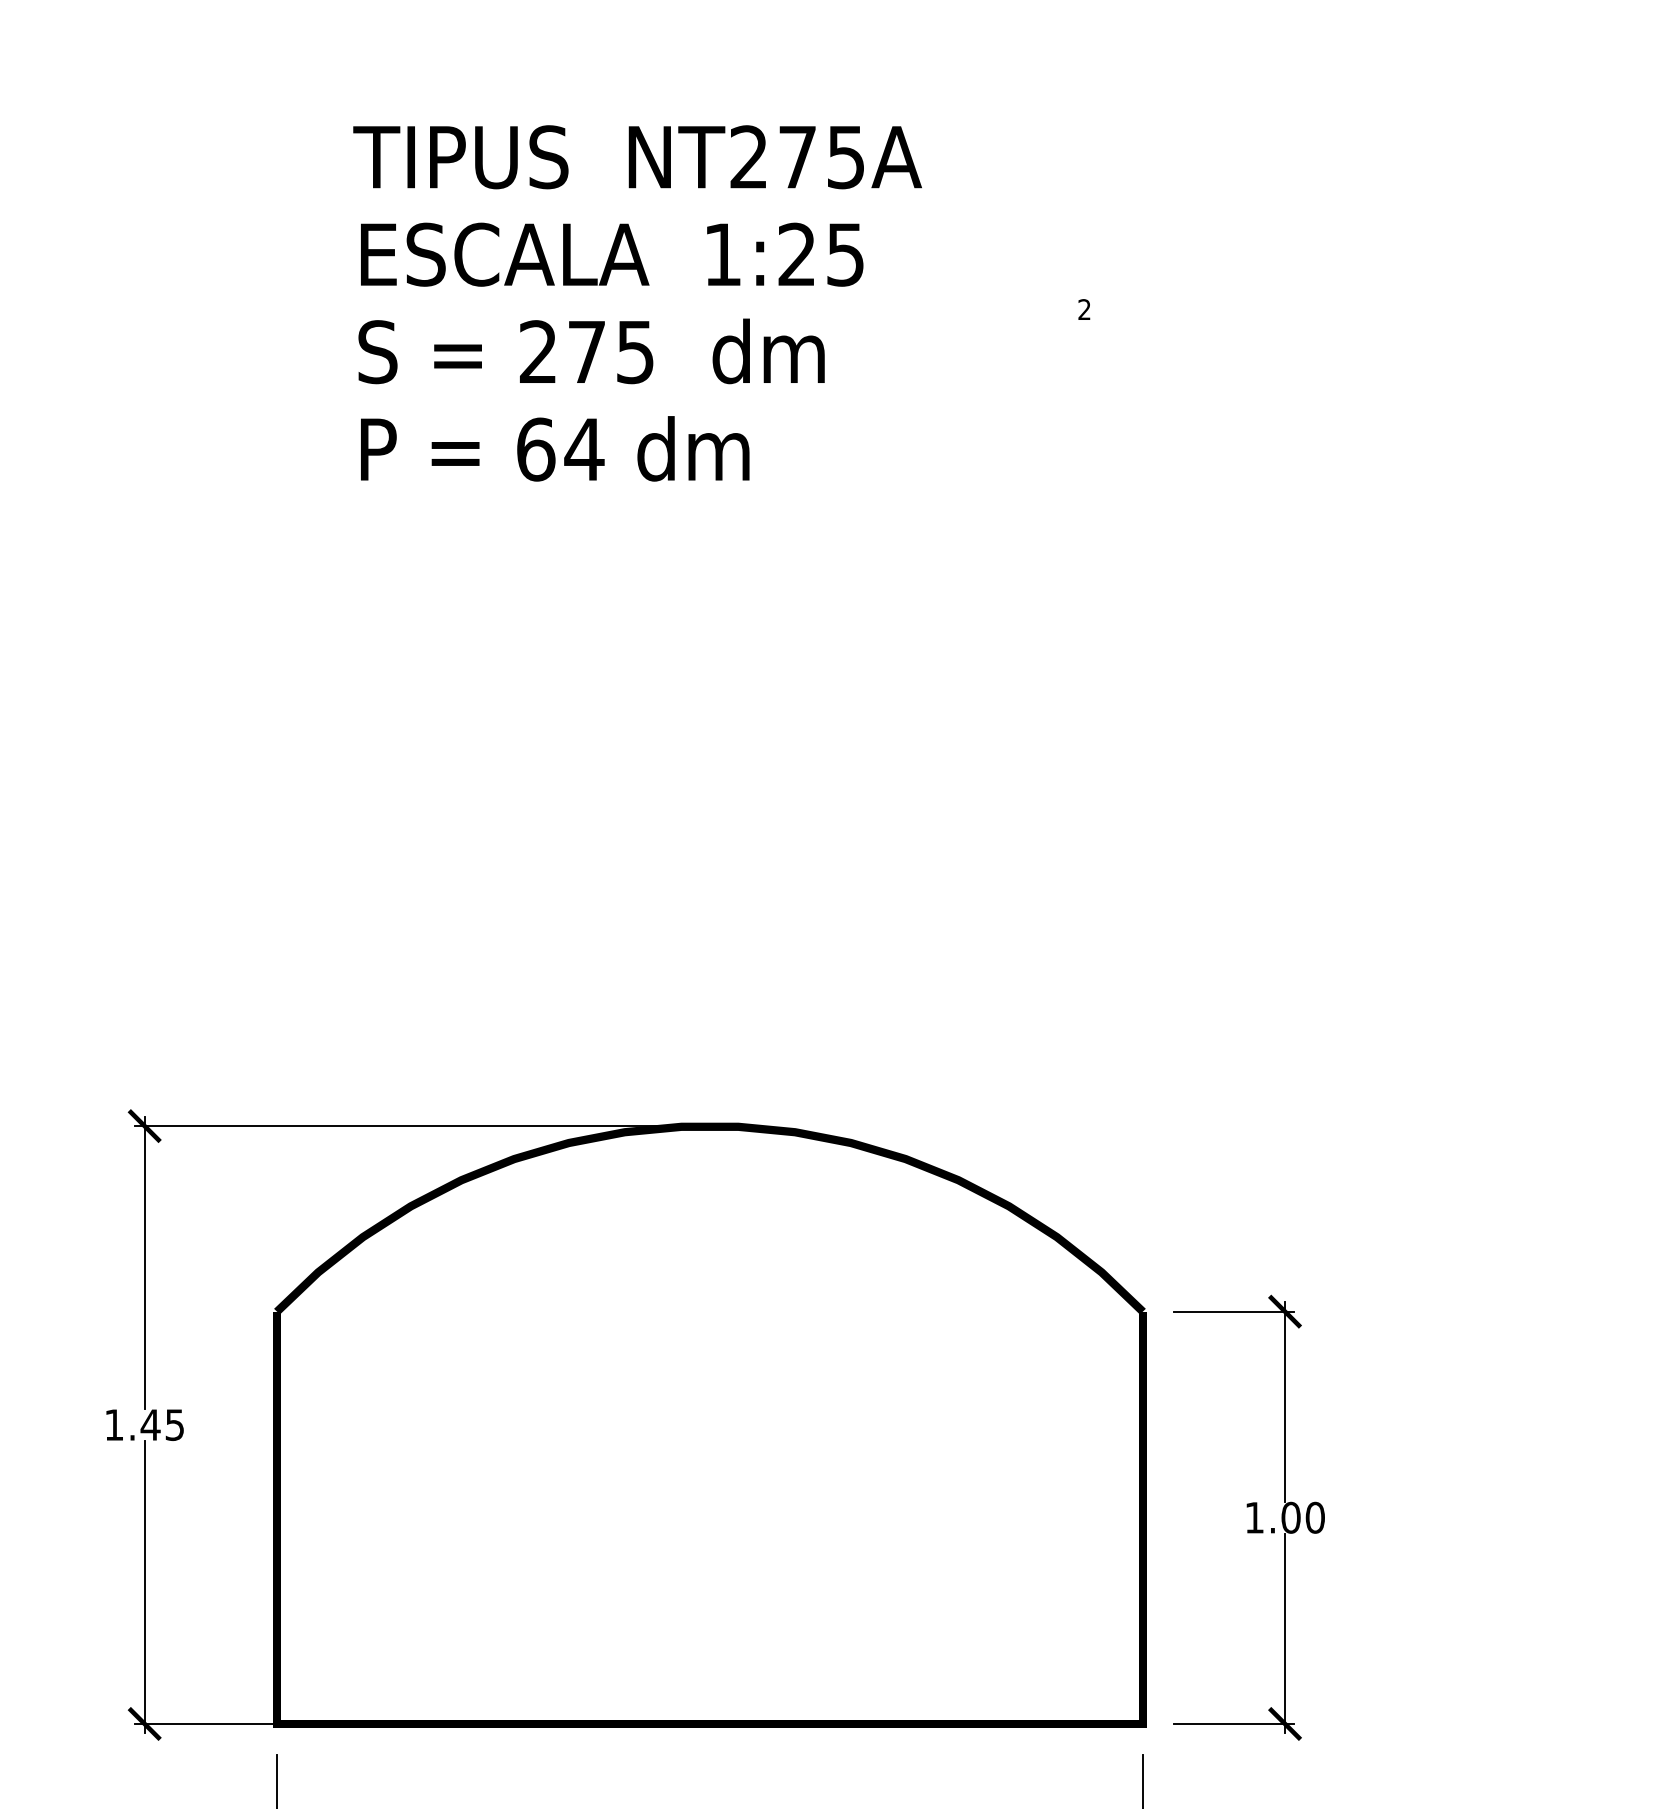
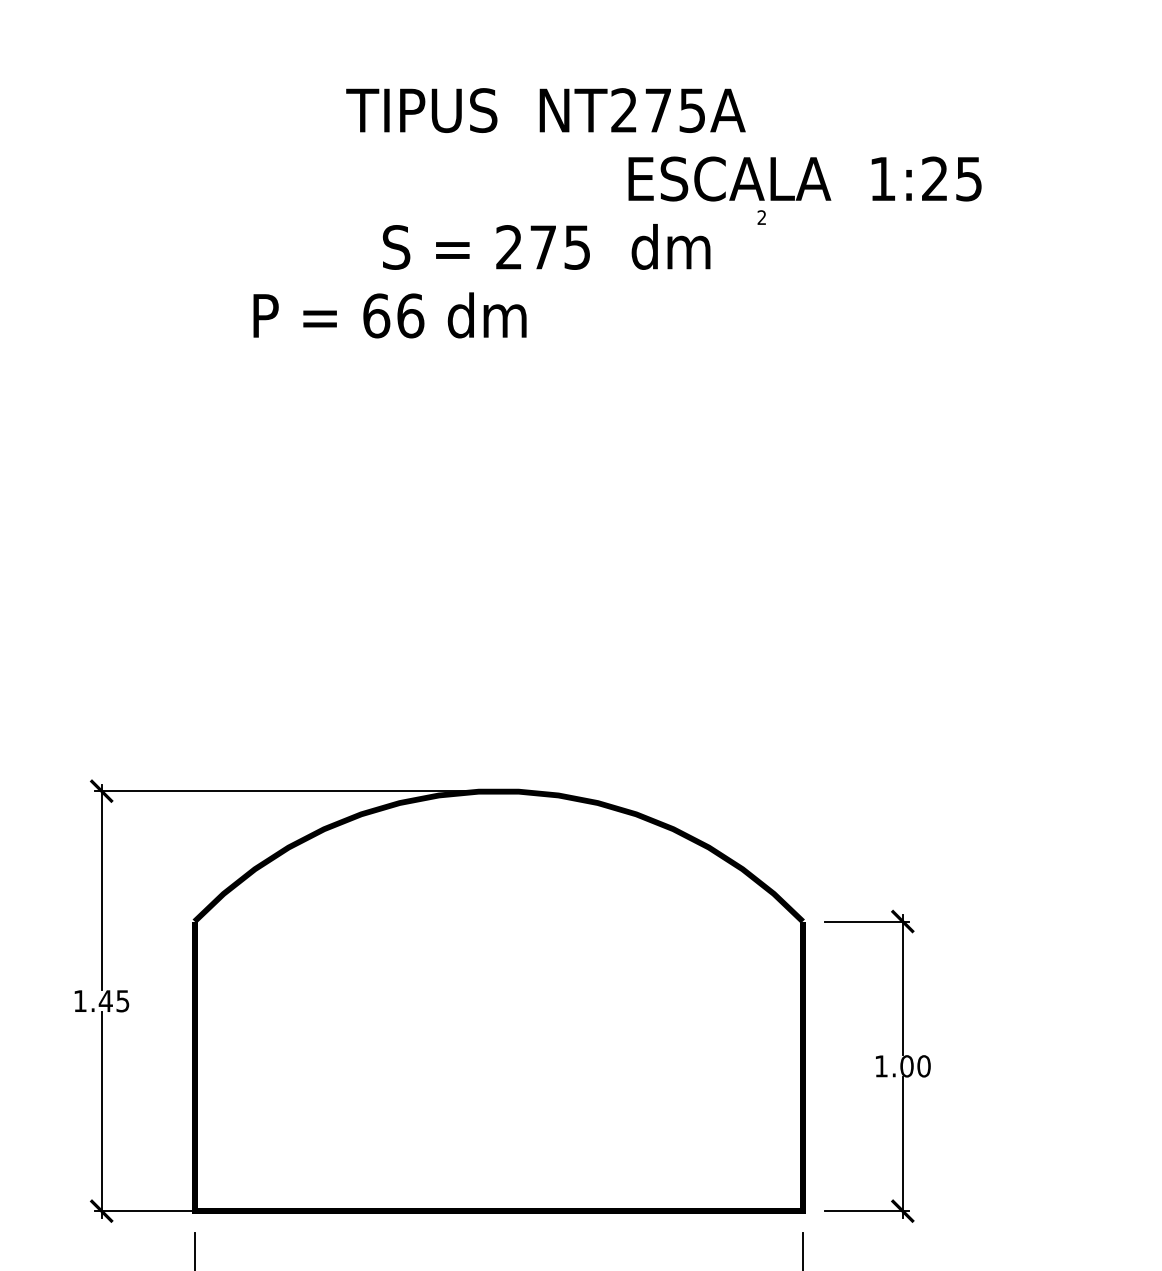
text: (636, 157) -> (545, 110), moved
text: (611, 253) -> (804, 178), moved
text: (591, 350) -> (546, 246), moved
text: (584, 448) -> (410, 315), 64 -> 66

